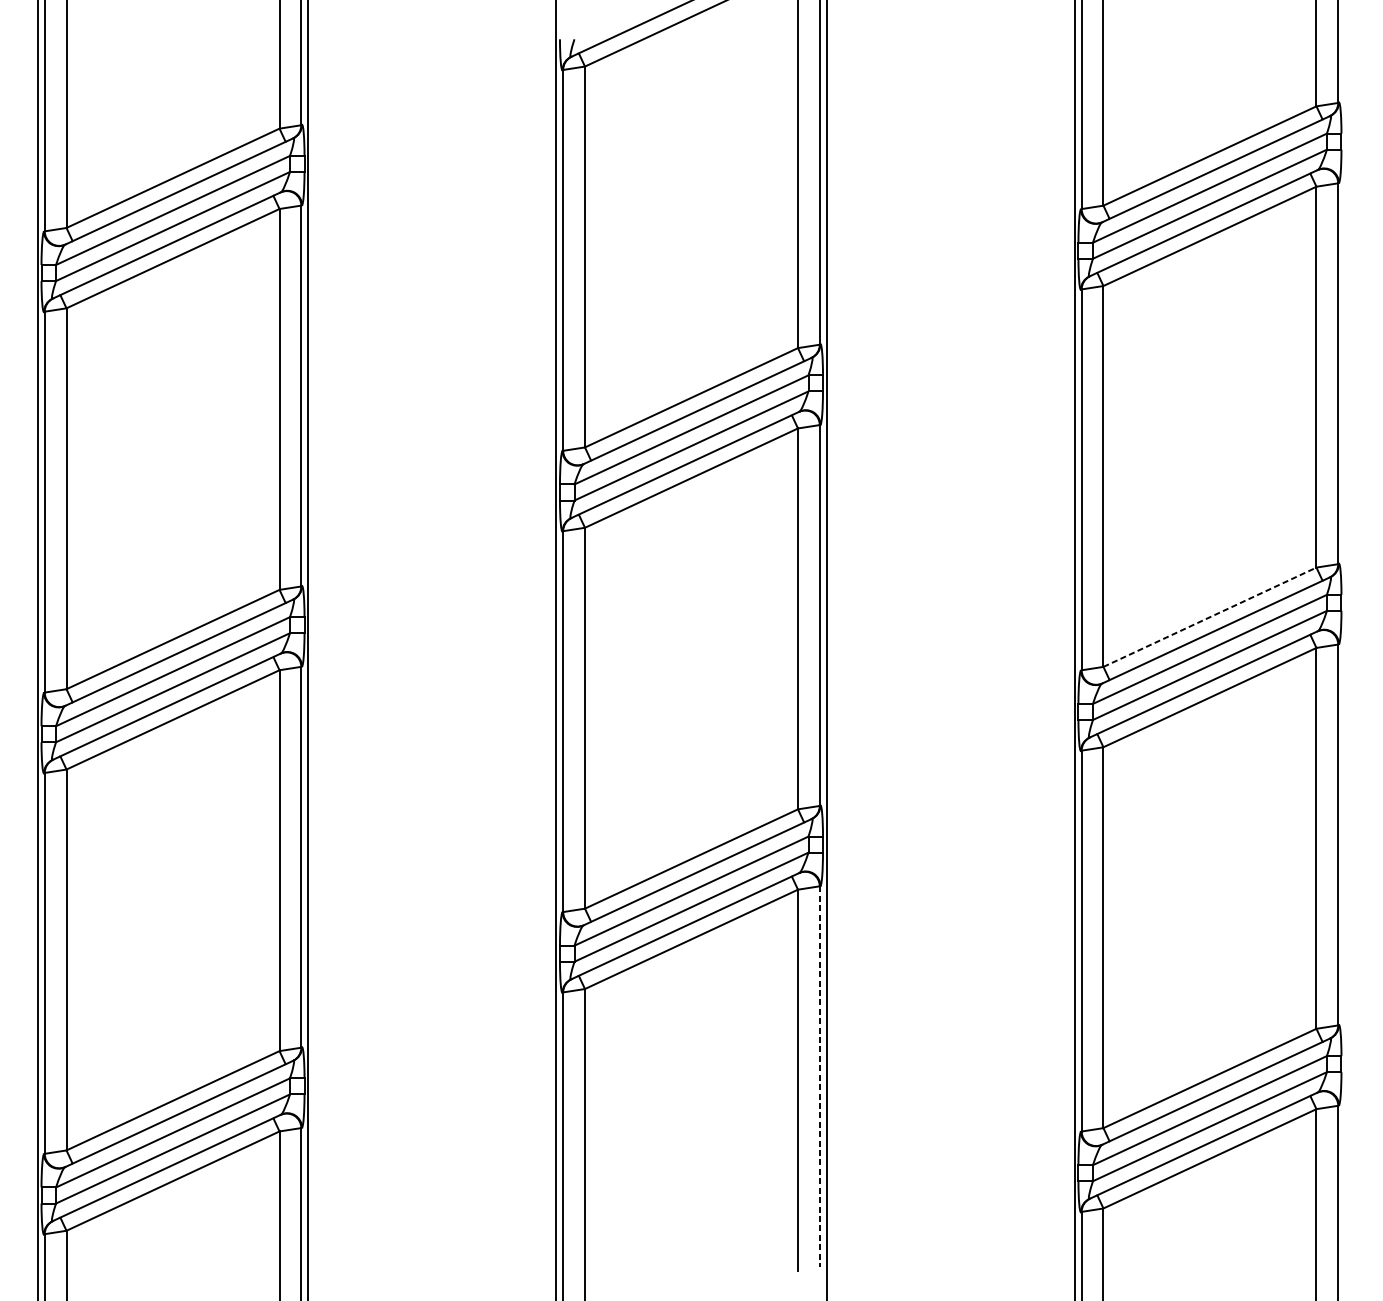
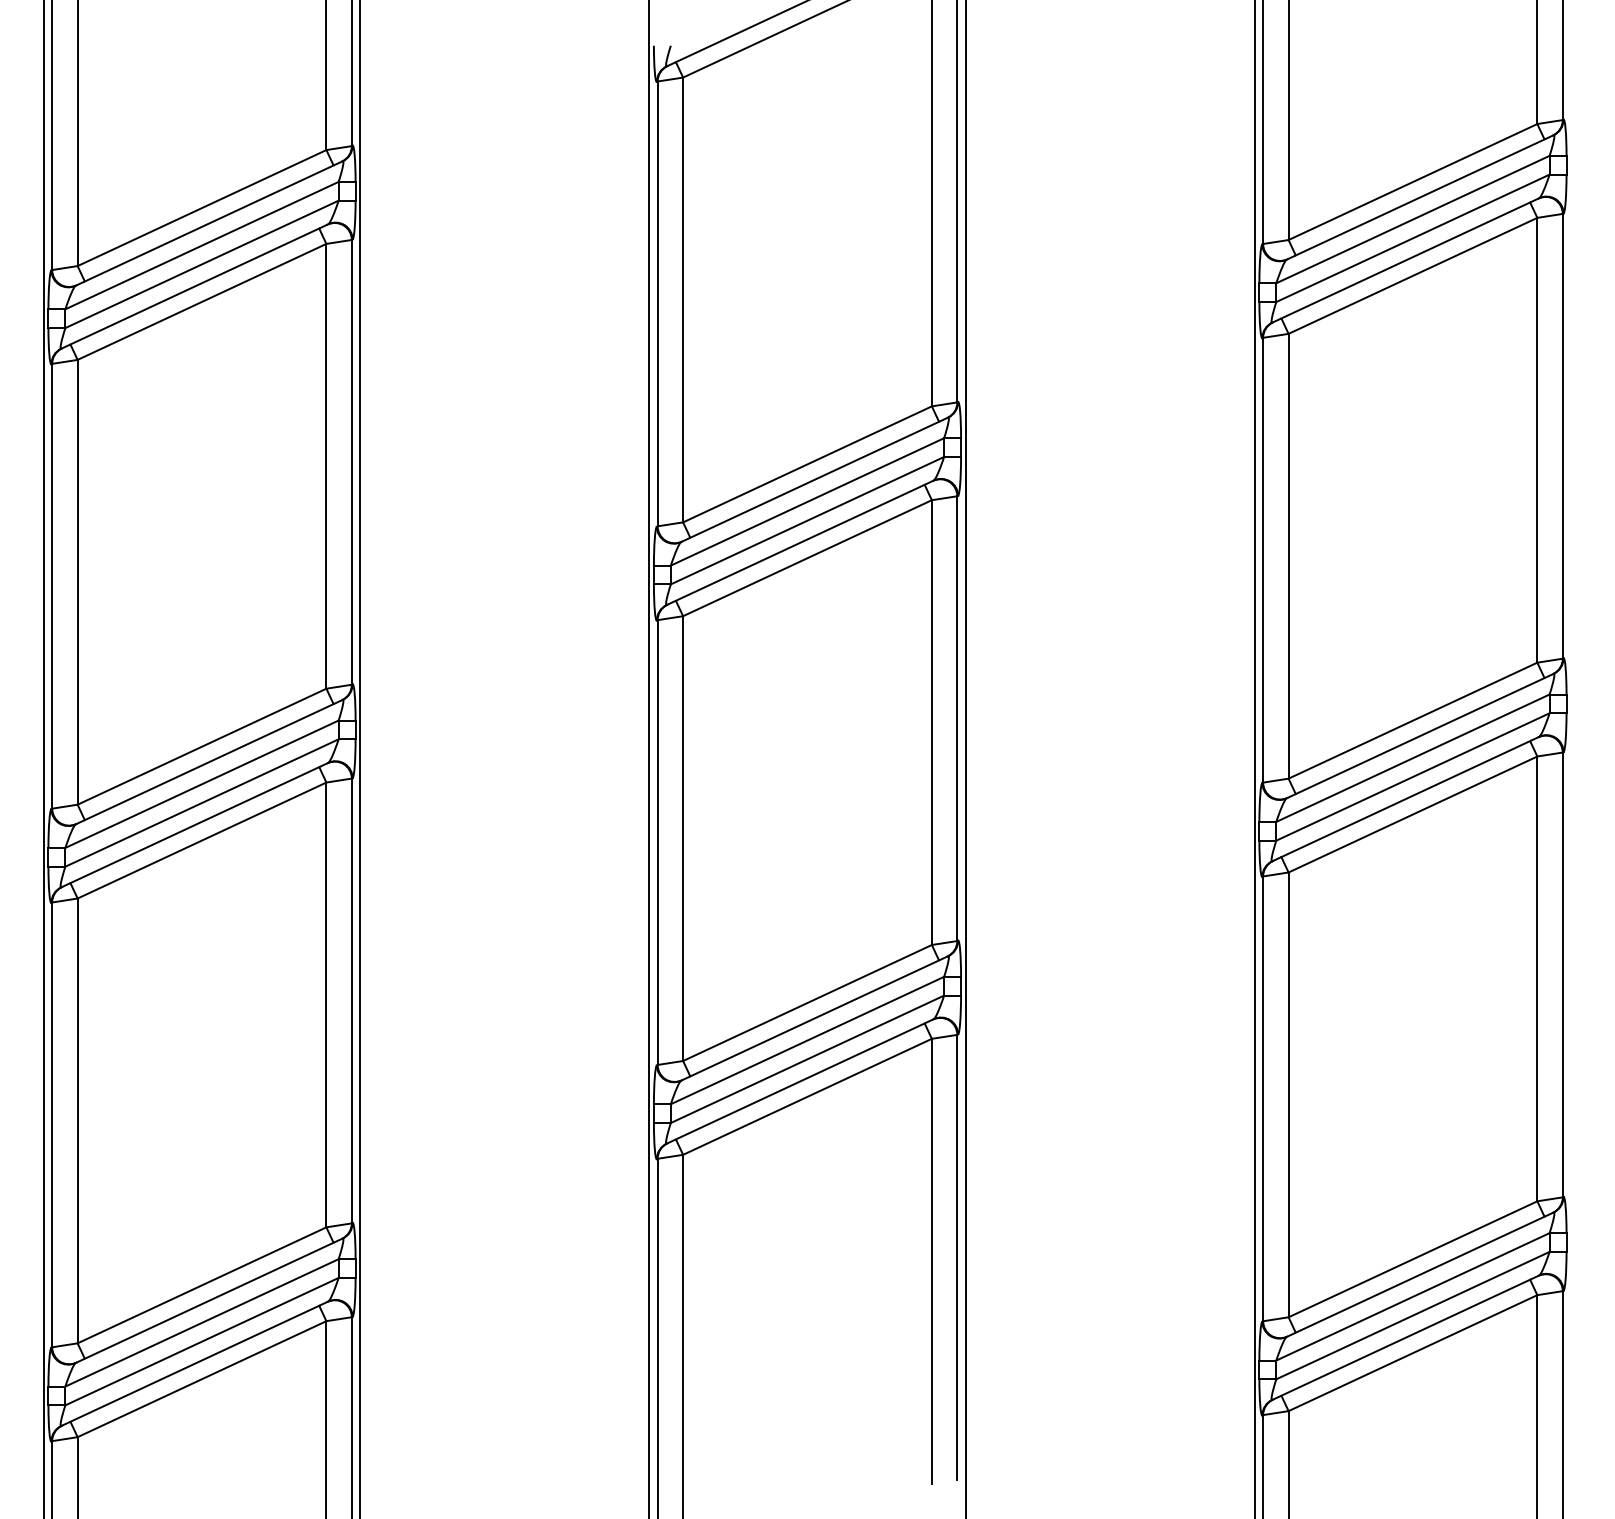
line: (1210, 617) -> (1413, 720), dashed -> solid
line: (819, 1076) -> (957, 1257), dashed -> solid

